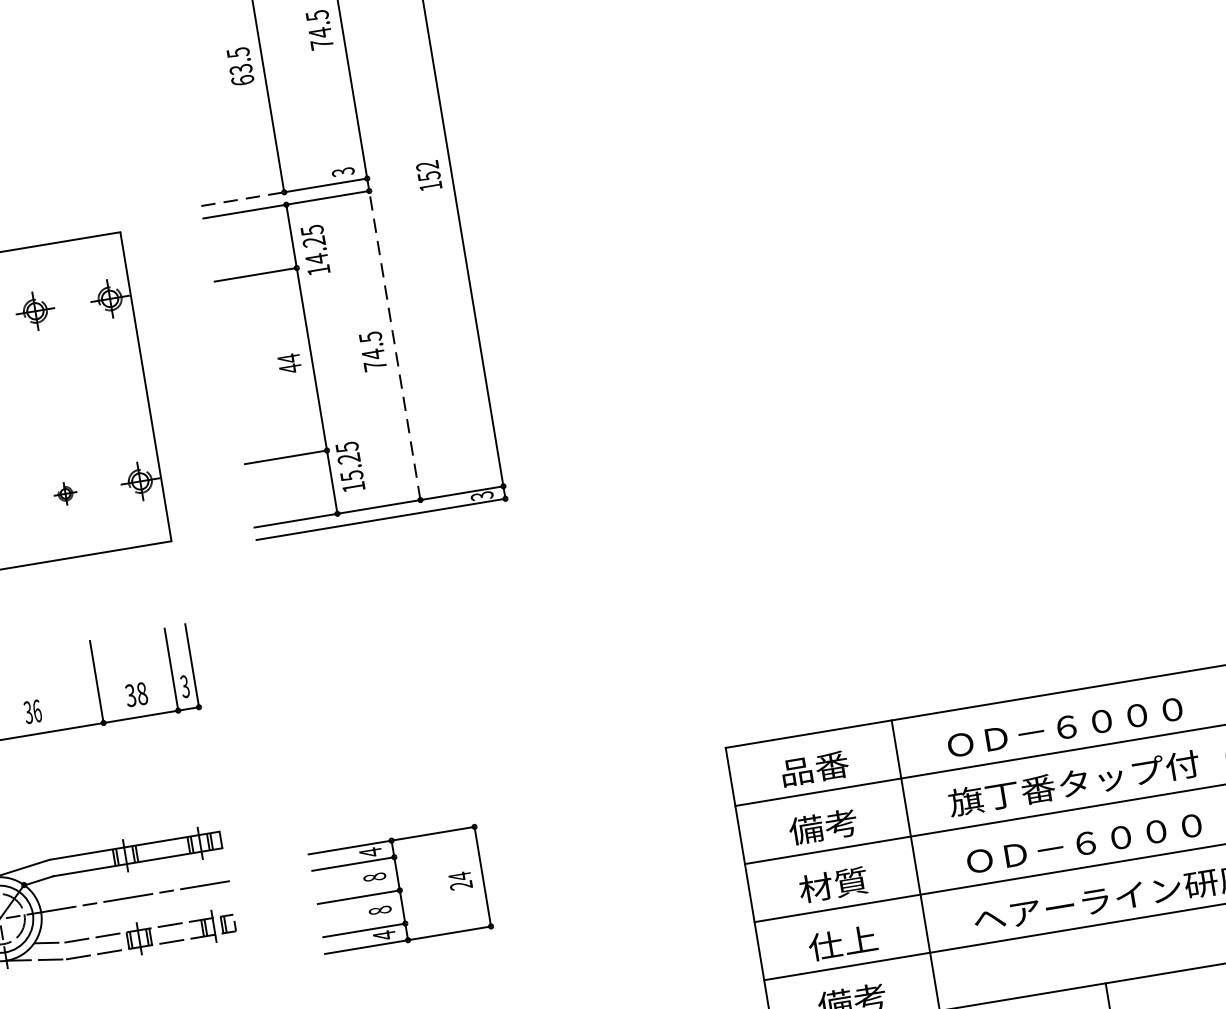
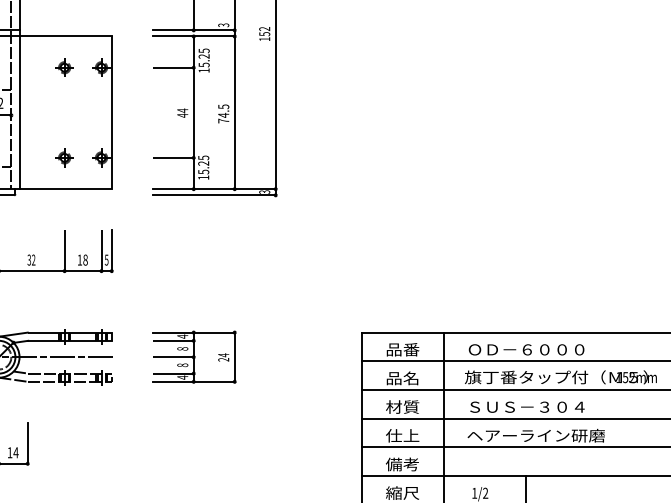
line: (243, 199) -> (173, 30), dashed -> solid
text: (315, 258) -> (203, 64), 14.25 -> 15.25
line: (394, 344) -> (234, 112), dashed -> solid
part: (65, 493) -> (64, 157), size x1.67
text: (184, 685) -> (106, 259), 3 -> 5
text: (129, 694) -> (79, 259), 38 -> 18
text: (36, 709) -> (33, 259), 36 -> 32
text: (821, 827) -> (401, 378), 備考 -> 品名
text: (1083, 842) -> (526, 406), ＯＤ－６０００ -> ＳＵＳ－３０４
part: (401, 888) -> (194, 356), moved

